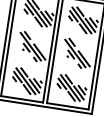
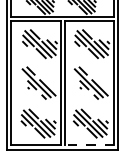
line: (66, 106) -> (88, 145), solid -> dashed

